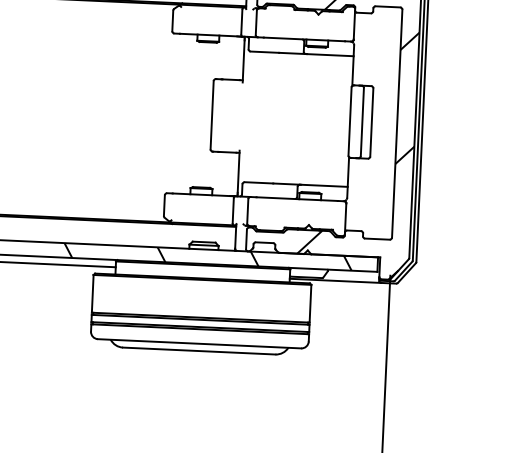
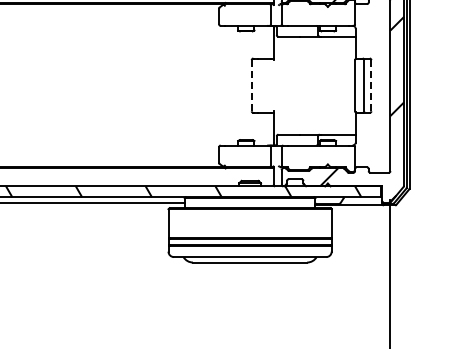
line: (211, 114) -> (251, 85), solid -> dashed
line: (371, 122) -> (371, 85), solid -> dashed

